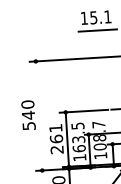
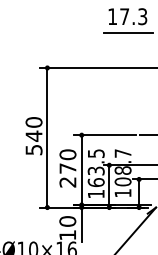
text: (100, 17) -> (133, 16), 15.1 -> 17.3
line: (39, 115) -> (47, 137), added
text: (55, 133) -> (67, 161), 261 -> 270

